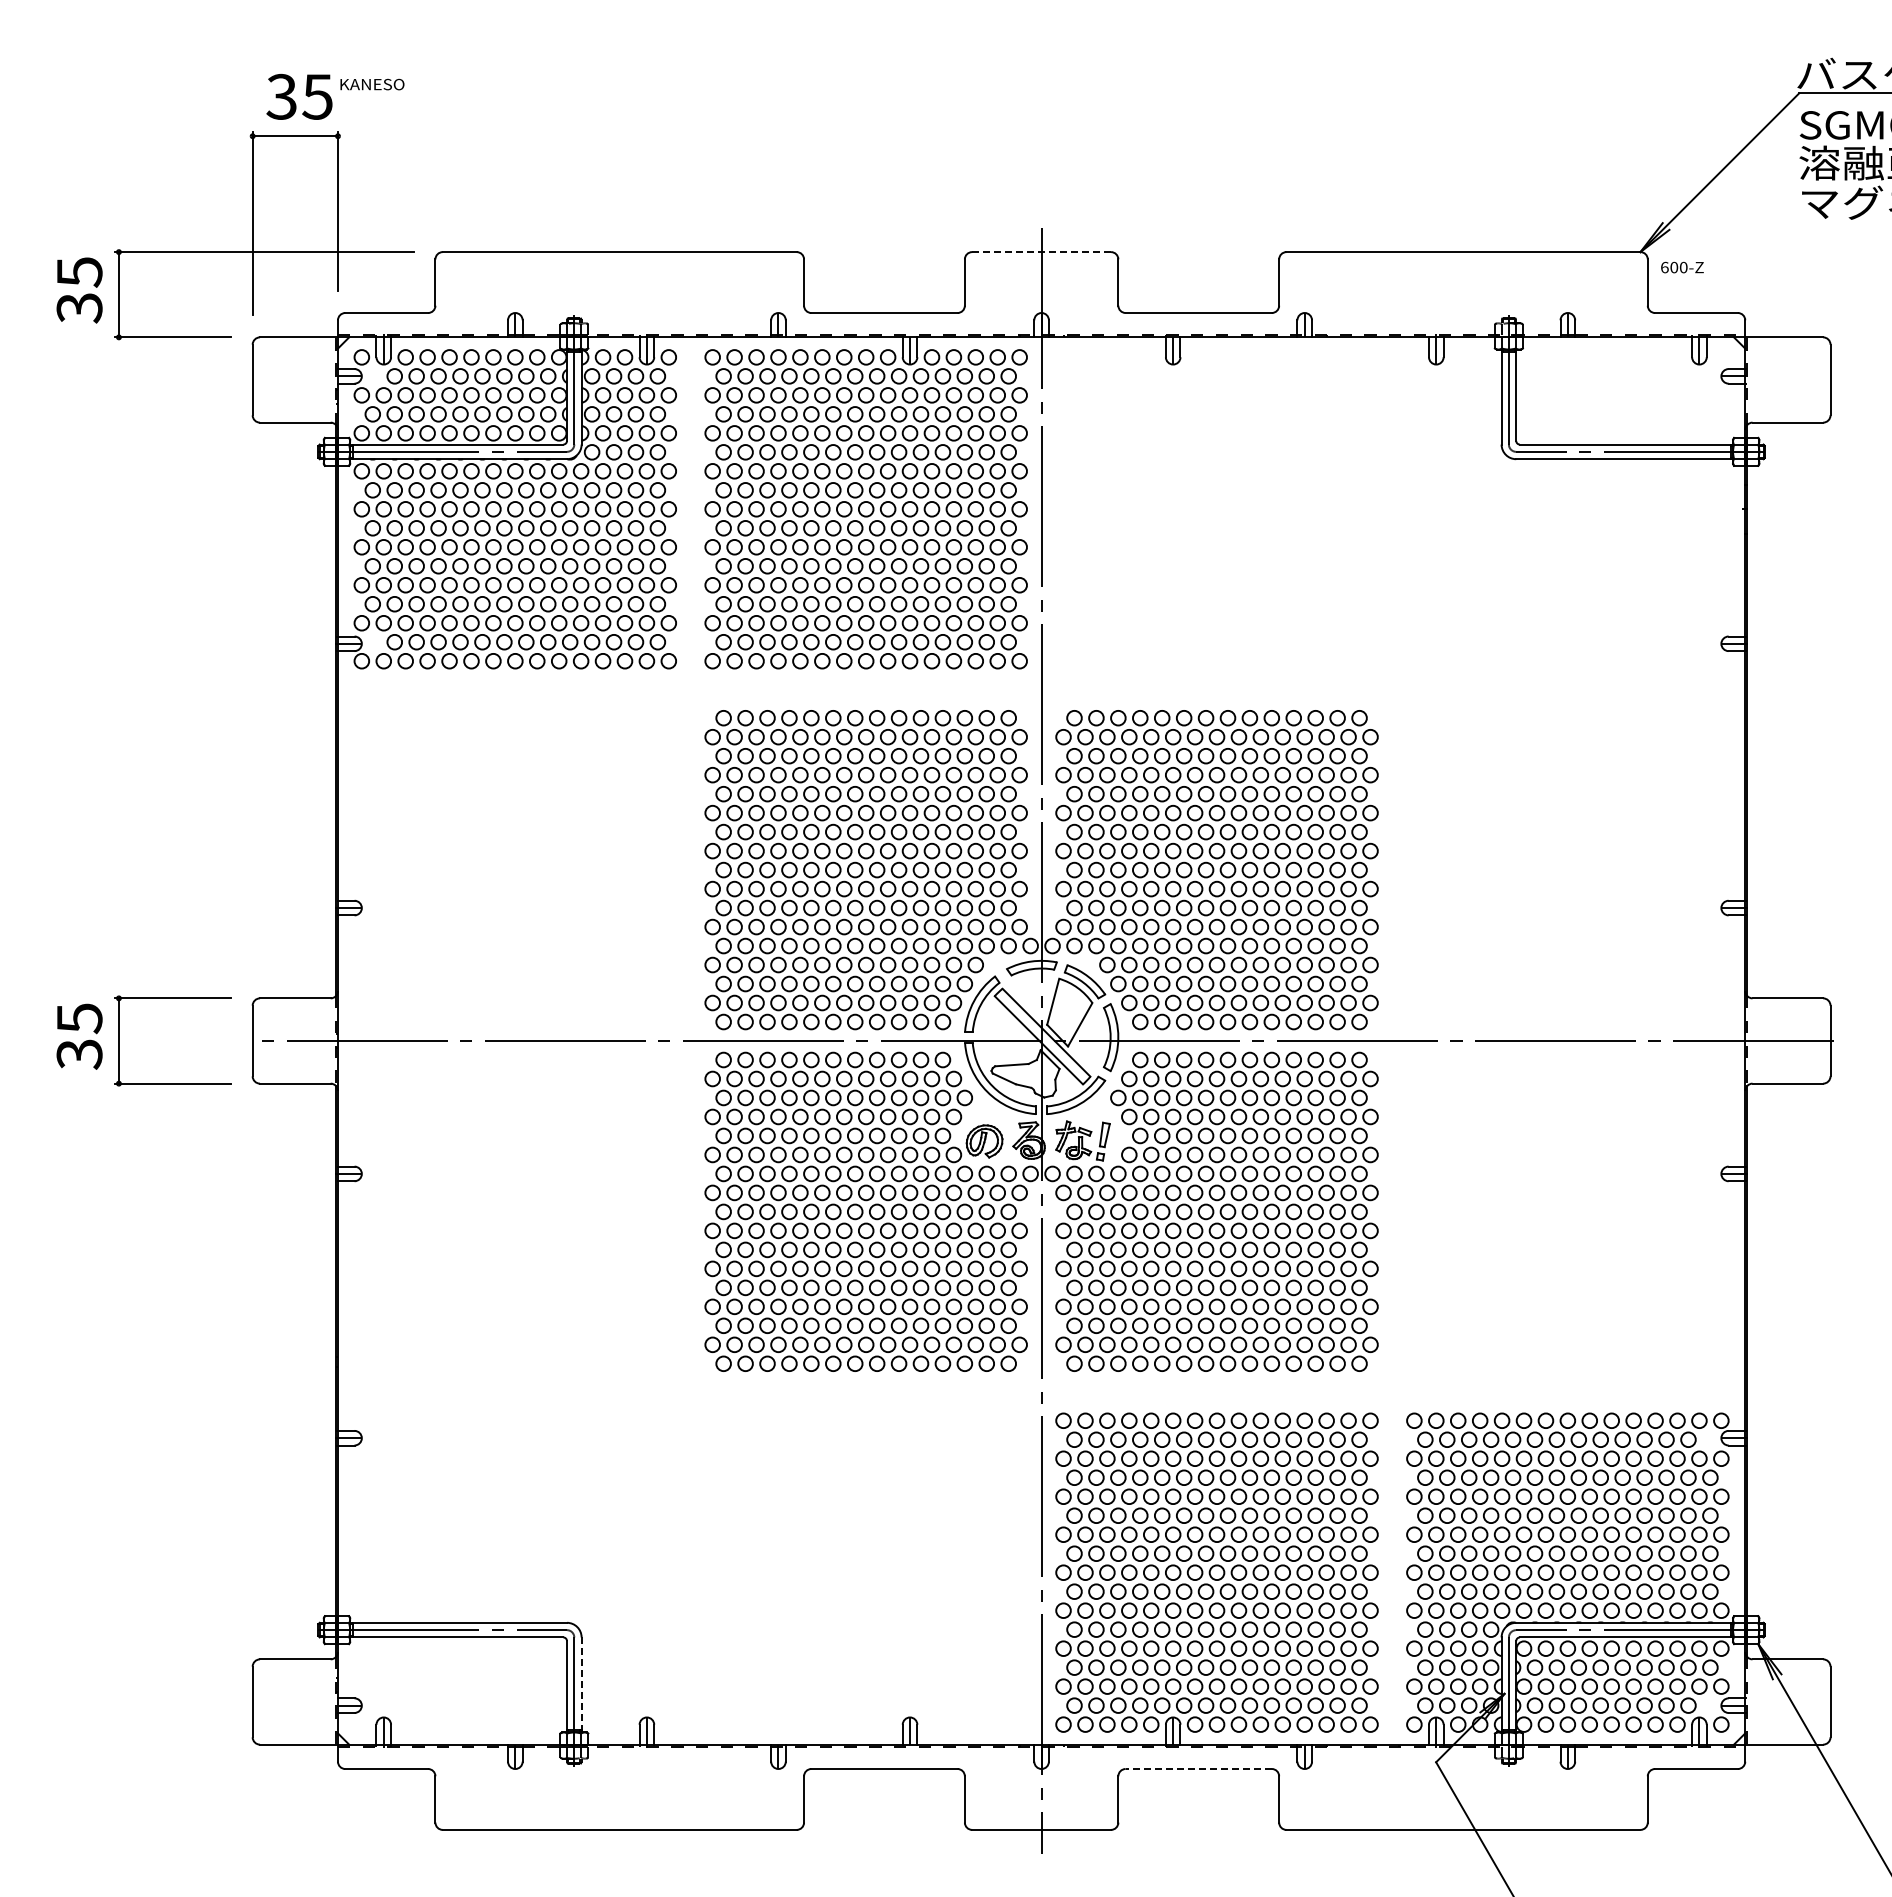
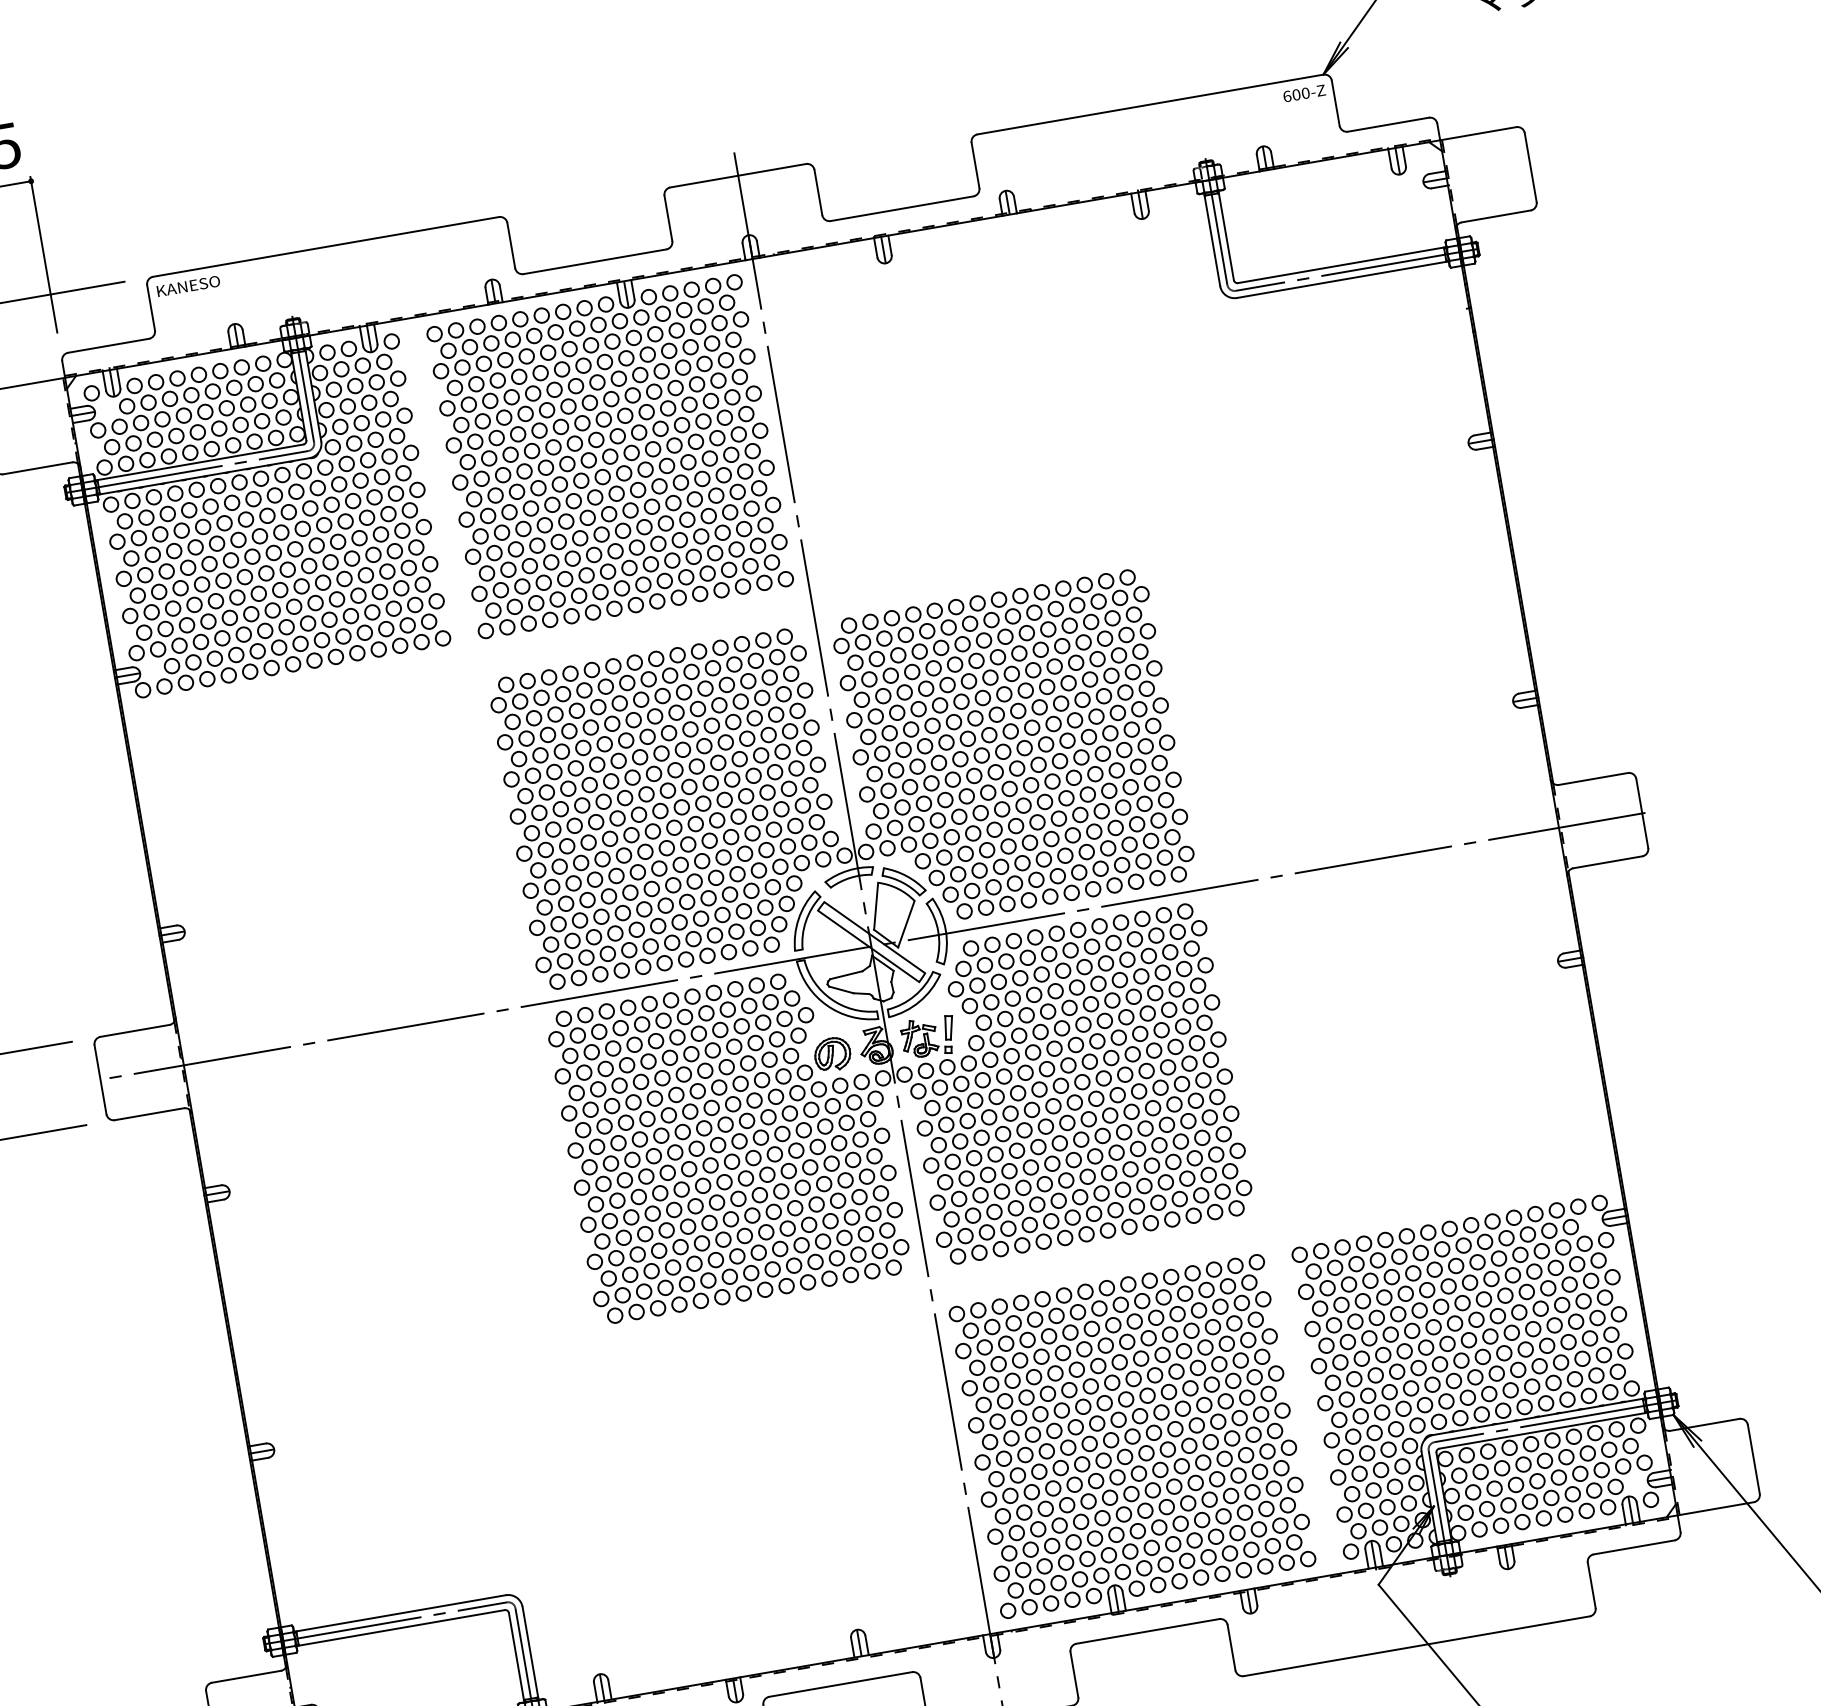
text: (372, 84) -> (188, 286), moved
line: (1042, 252) -> (739, 175), dashed -> solid
text: (1682, 267) -> (1304, 93), moved
line: (581, 1684) -> (530, 1653), dashed -> solid
line: (1198, 1769) -> (1147, 1631), dashed -> solid

